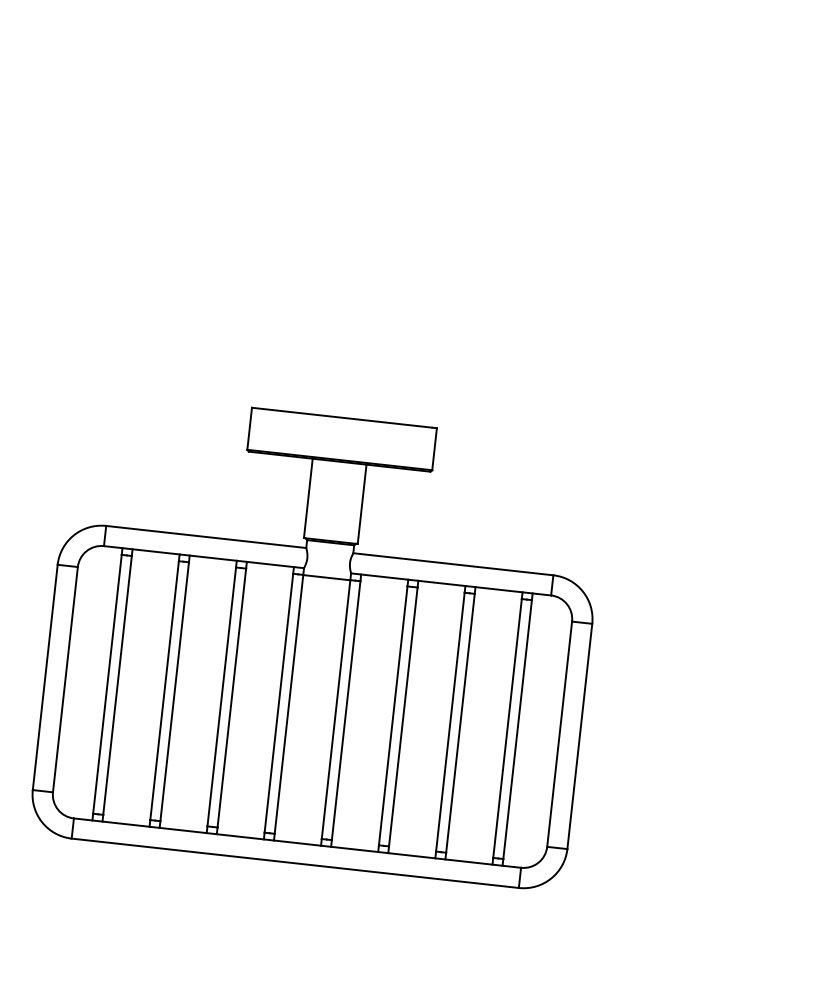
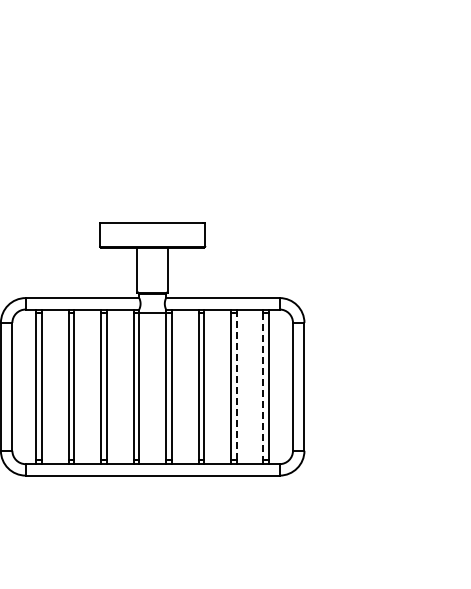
line: (460, 722) -> (236, 386), solid -> dashed
line: (507, 729) -> (263, 387), solid -> dashed

